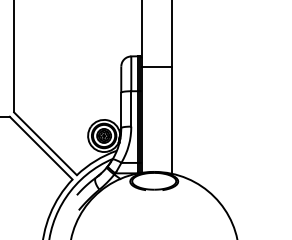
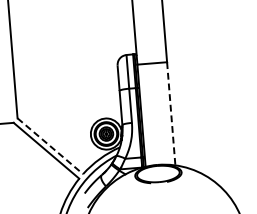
line: (172, 121) -> (171, 114), solid -> dashed
line: (45, 144) -> (50, 146), solid -> dashed

